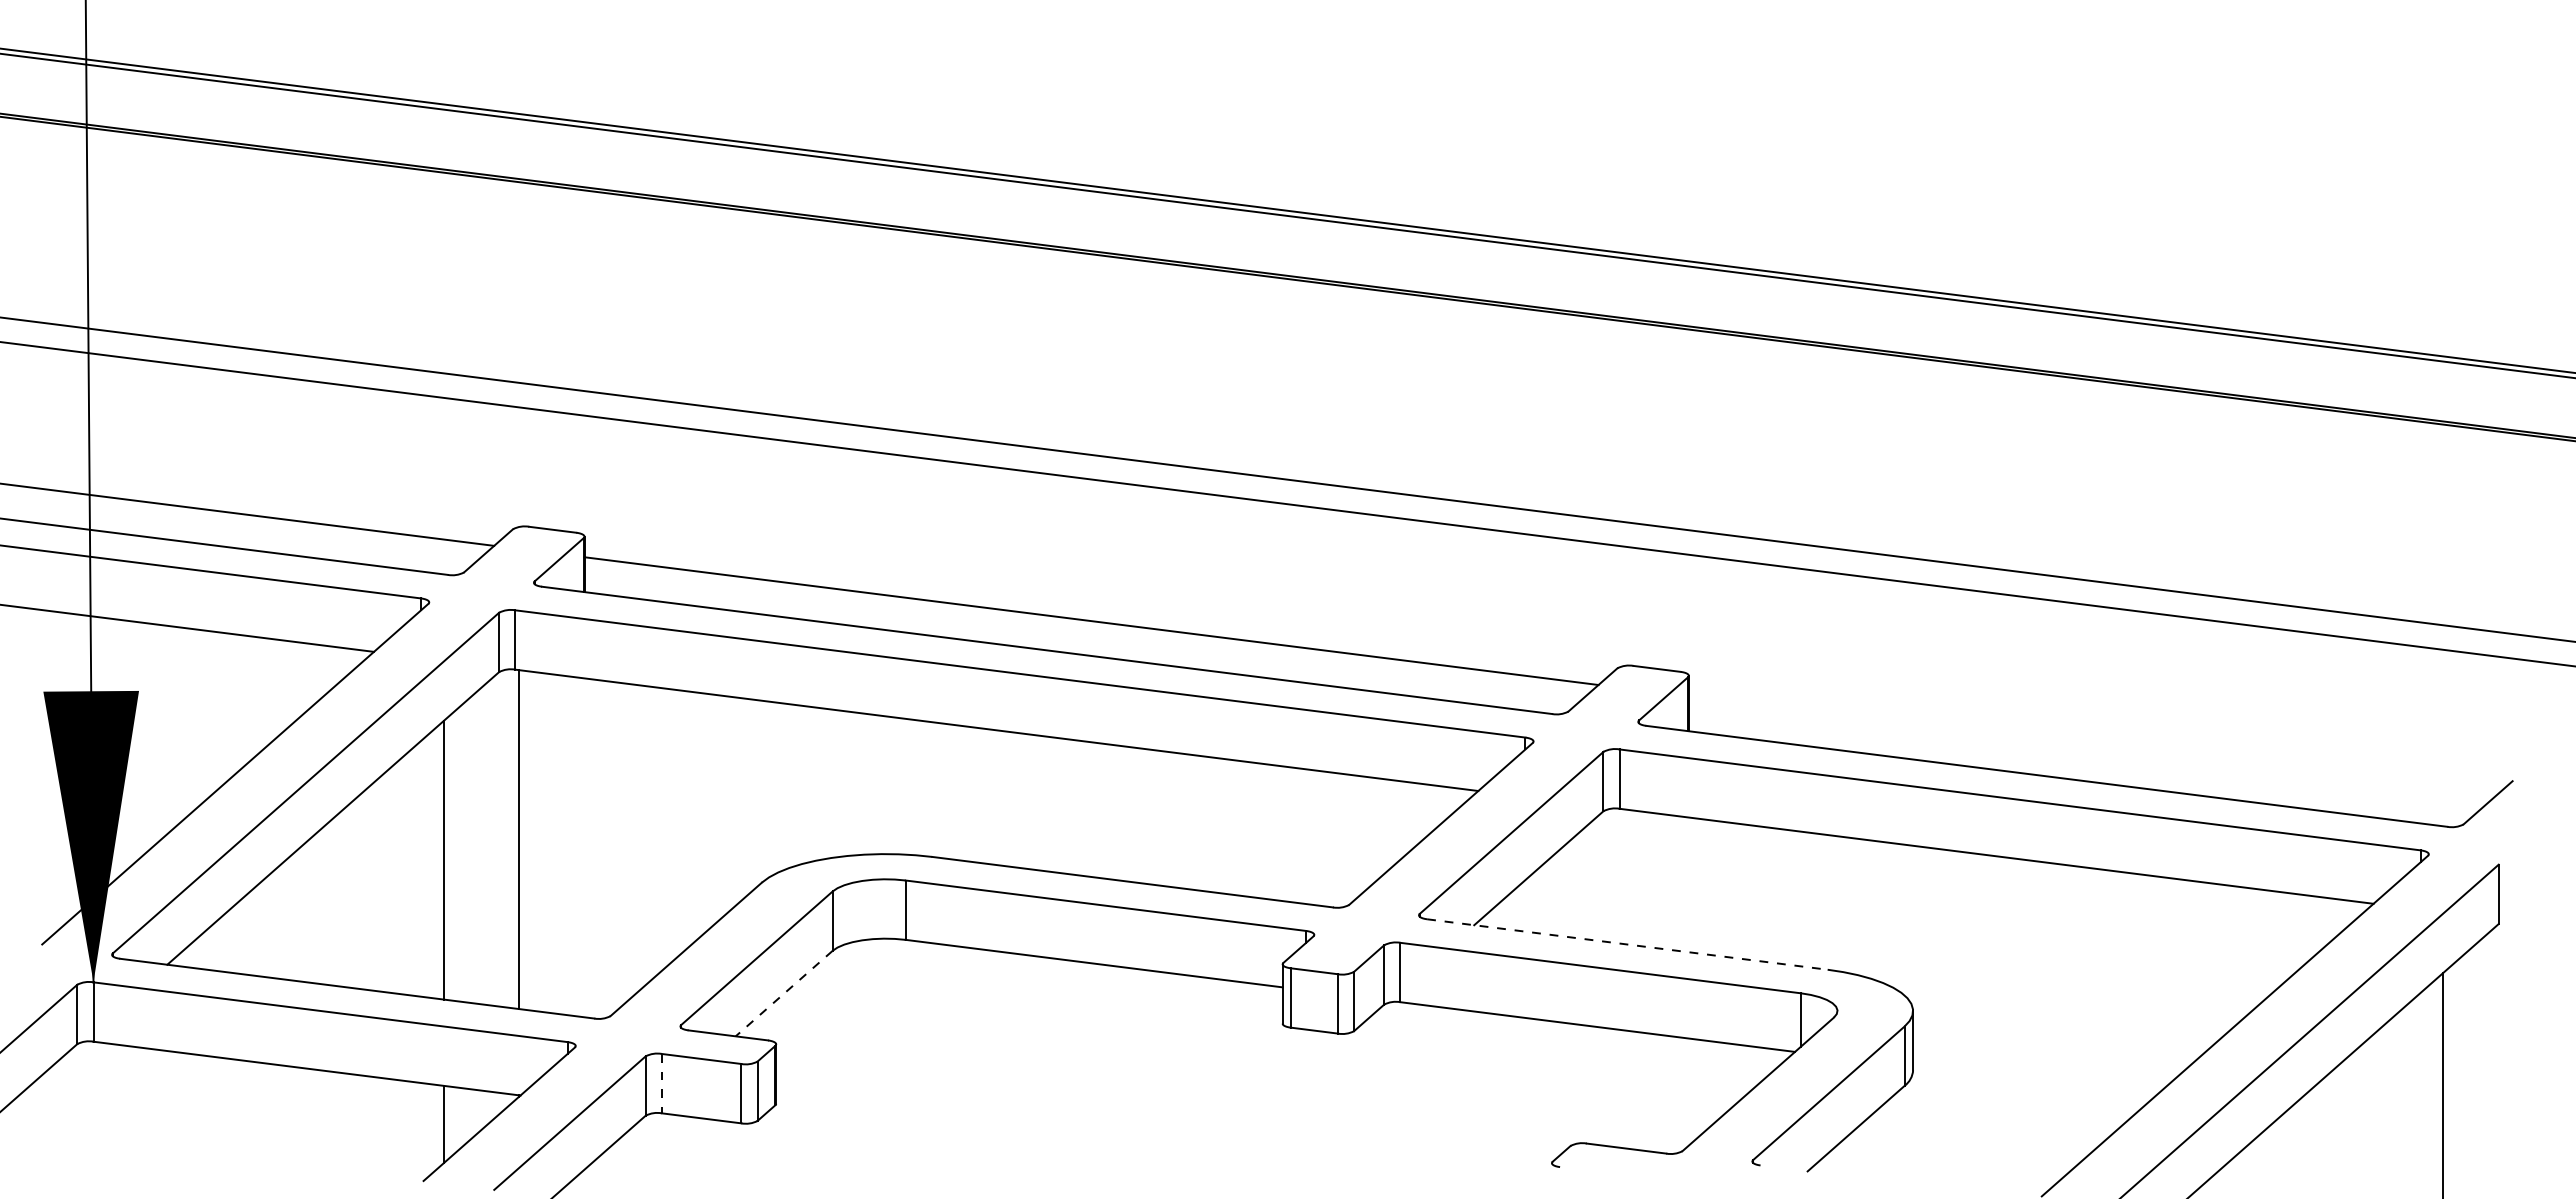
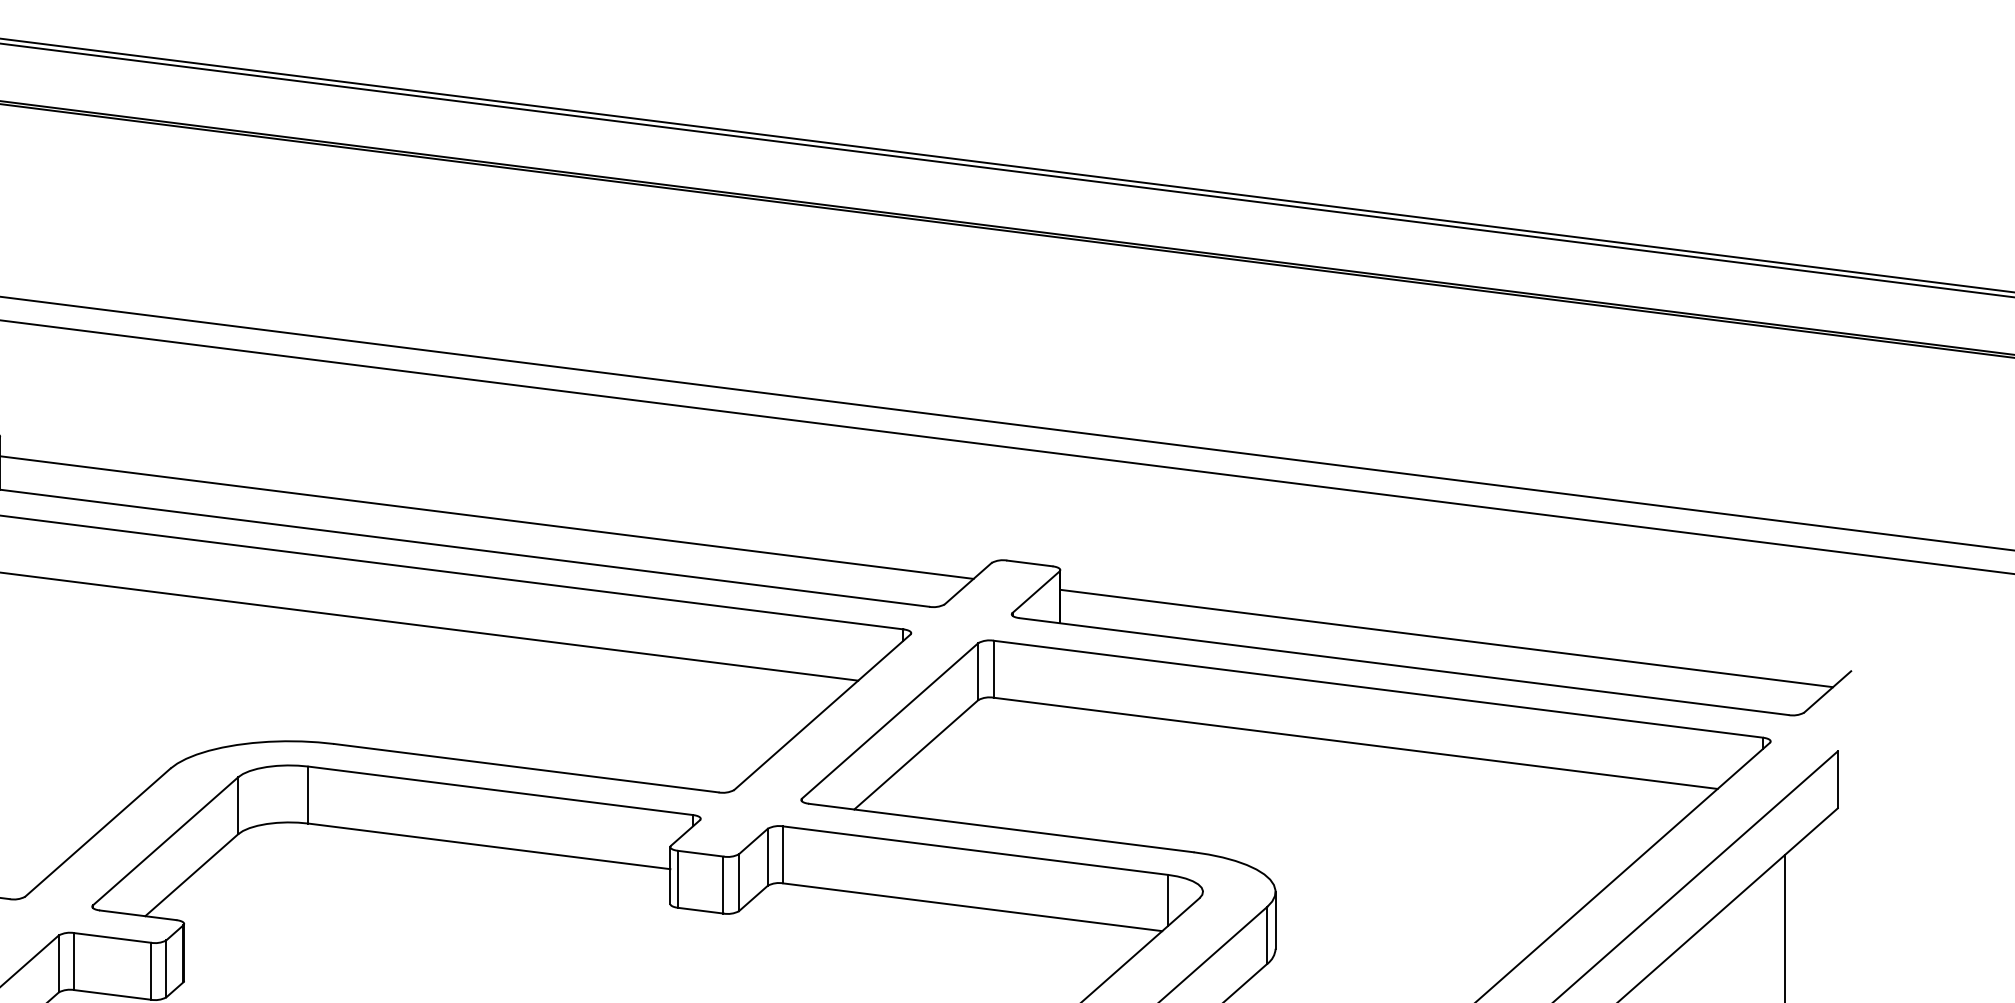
line: (2090, 746) -> (1445, 637), added
line: (1627, 944) -> (1001, 828), dashed -> solid
line: (784, 993) -> (192, 875), dashed -> solid
line: (661, 1083) -> (74, 961), dashed -> solid

